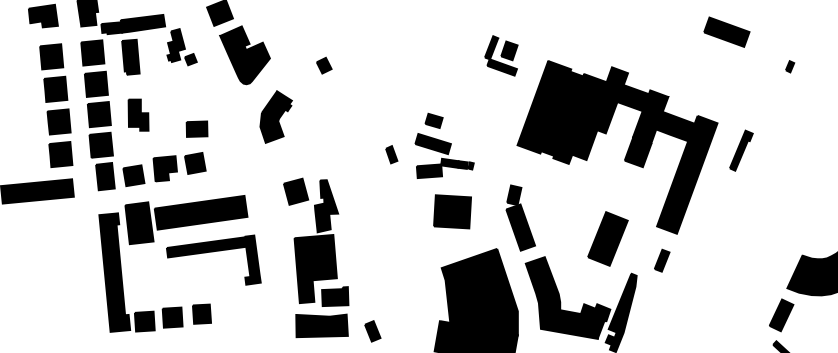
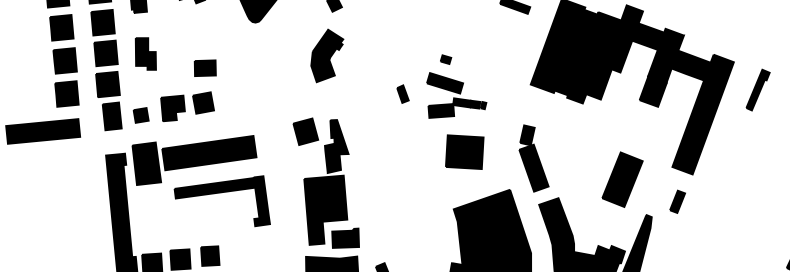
part: (275, 116) -> (326, 55), moved
part: (433, 120) -> (445, 59), size x0.6
part: (133, 175) -> (140, 115), size x0.7

